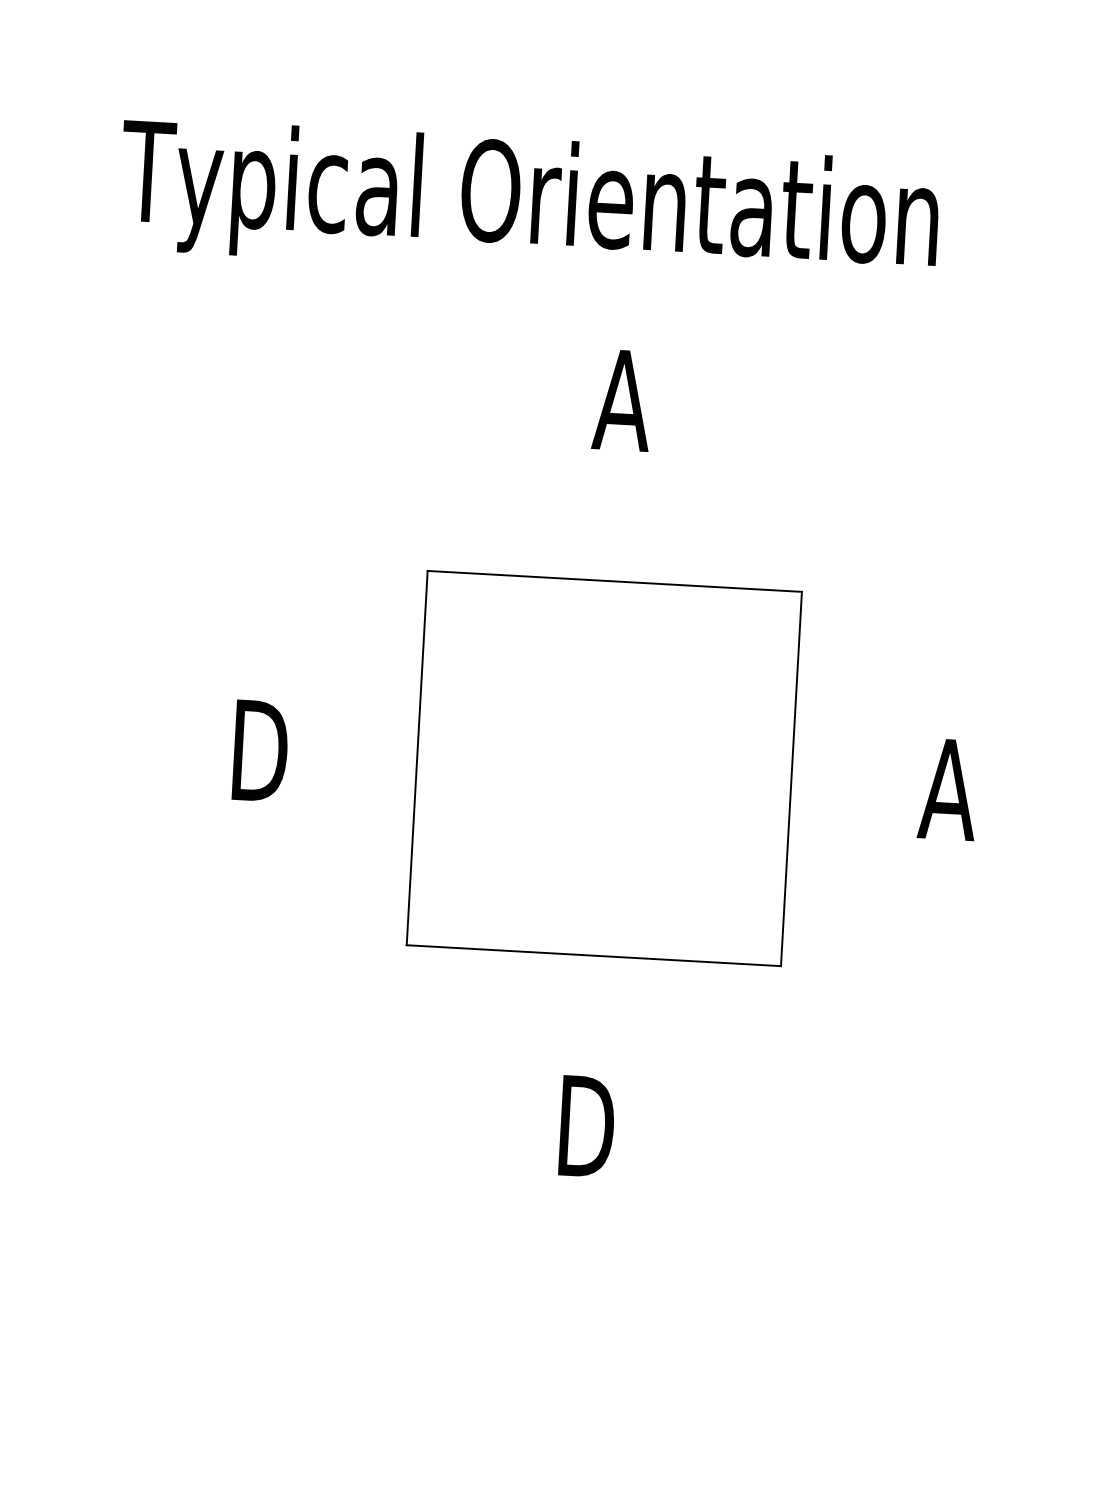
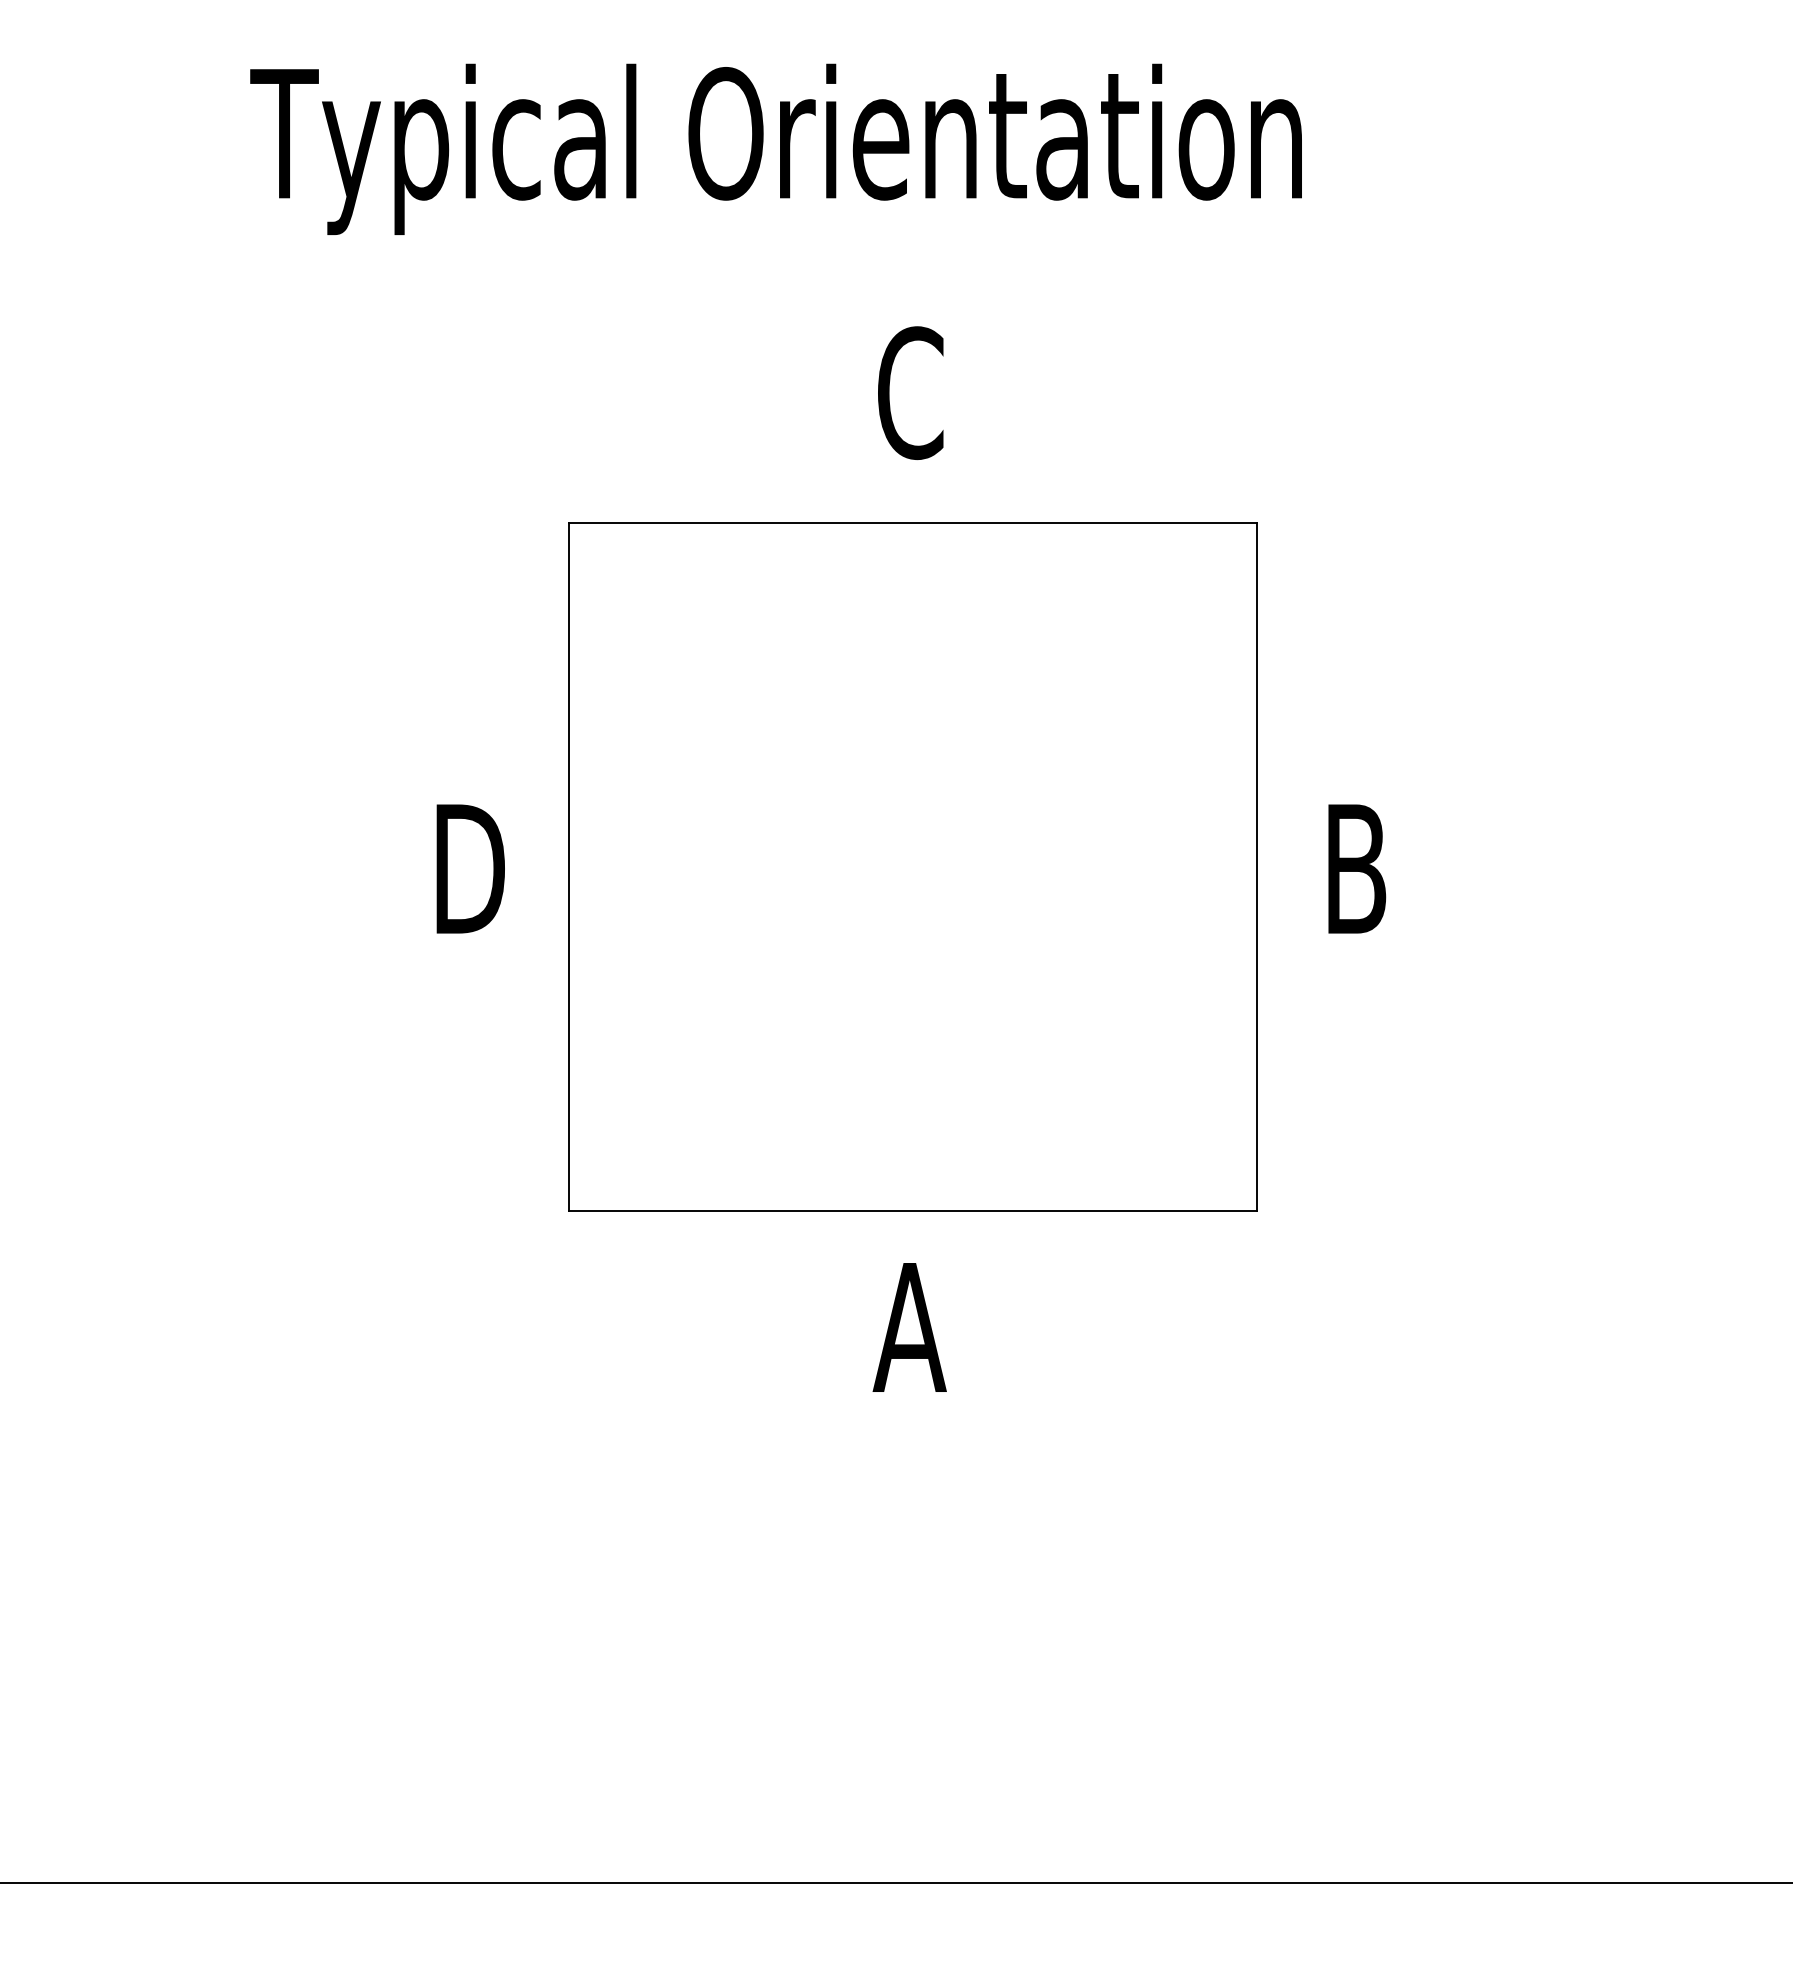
text: (622, 400) -> (909, 393), A -> C
part: (604, 768) -> (912, 866), size x1.43
text: (948, 789) -> (1355, 868), A -> B
text: (583, 1126) -> (911, 1327), D -> A

